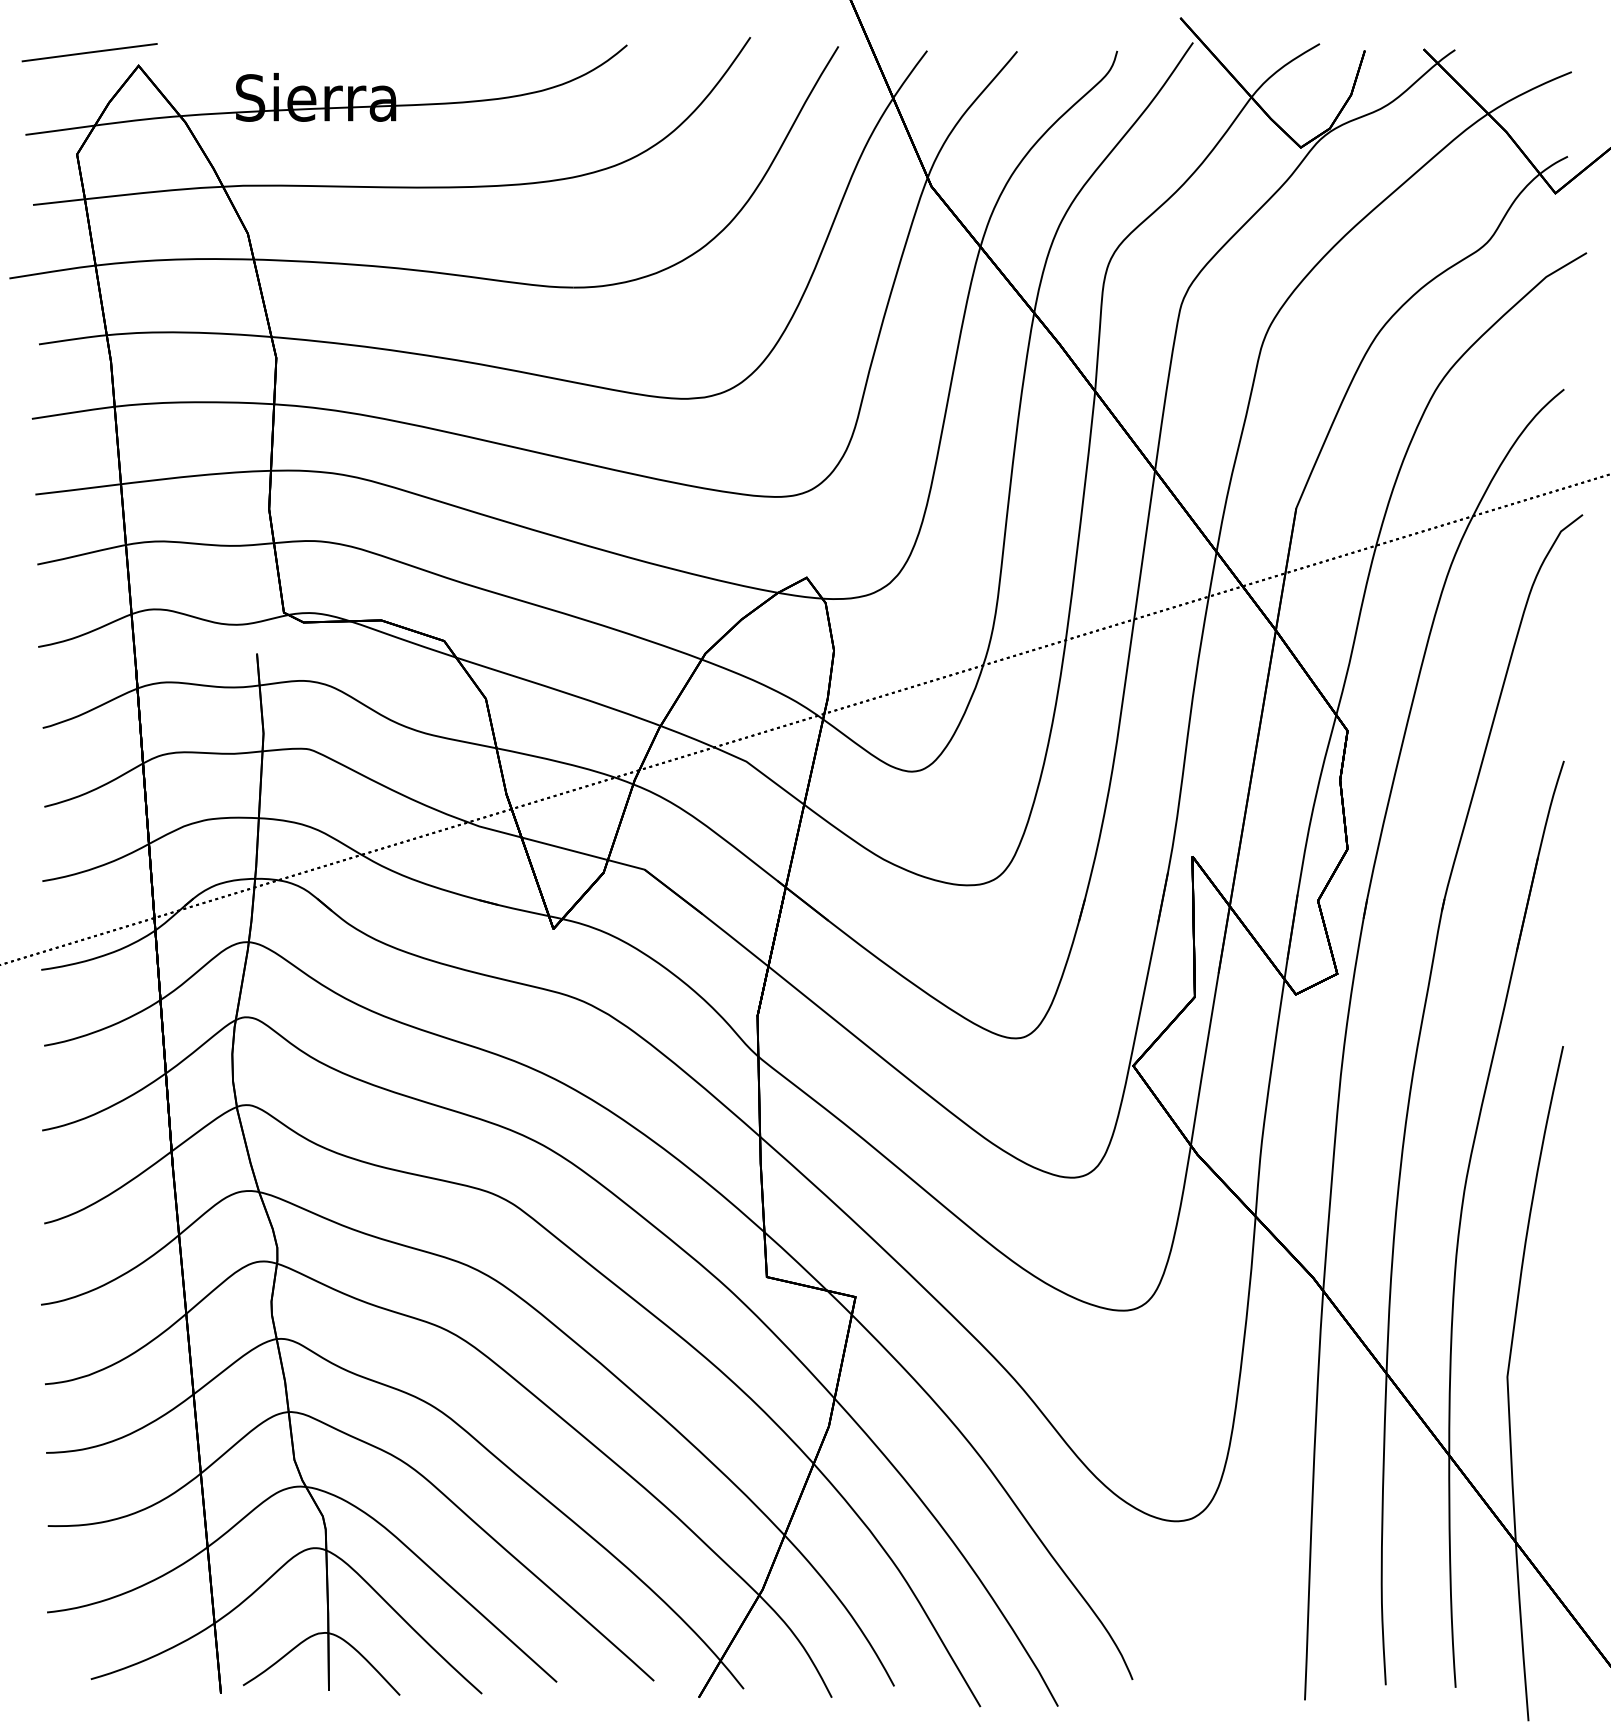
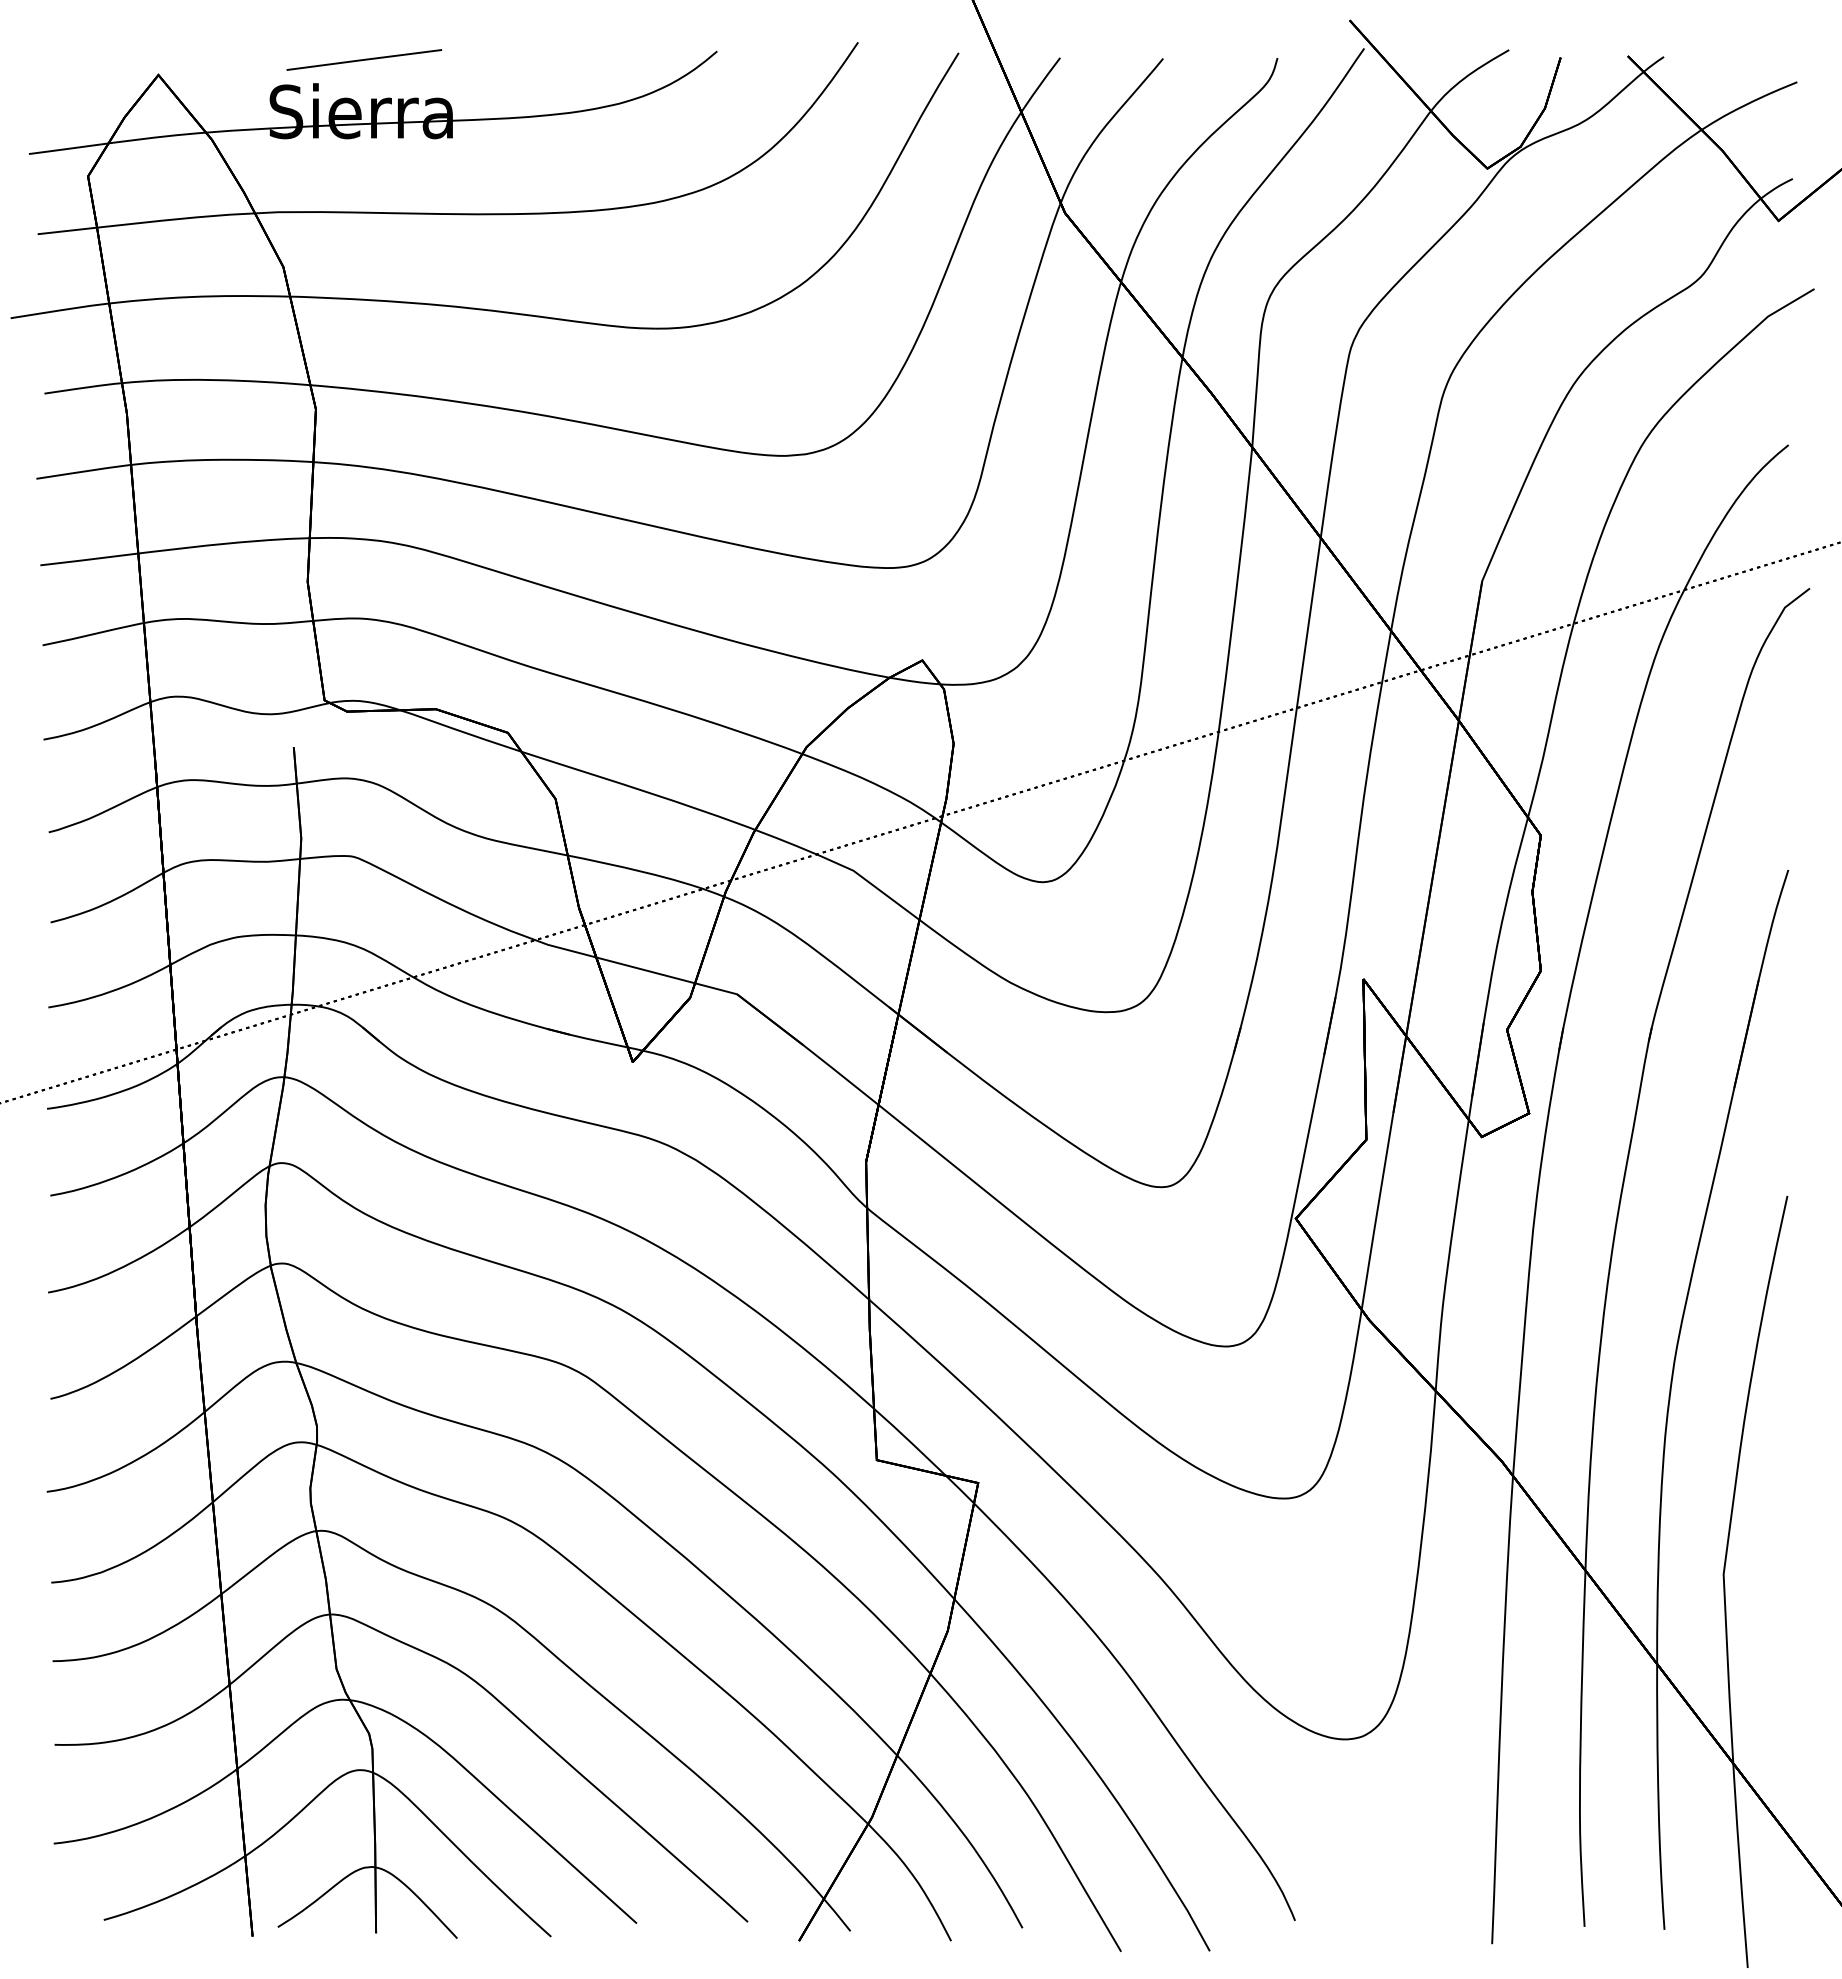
line: (89, 52) -> (364, 59), moved

